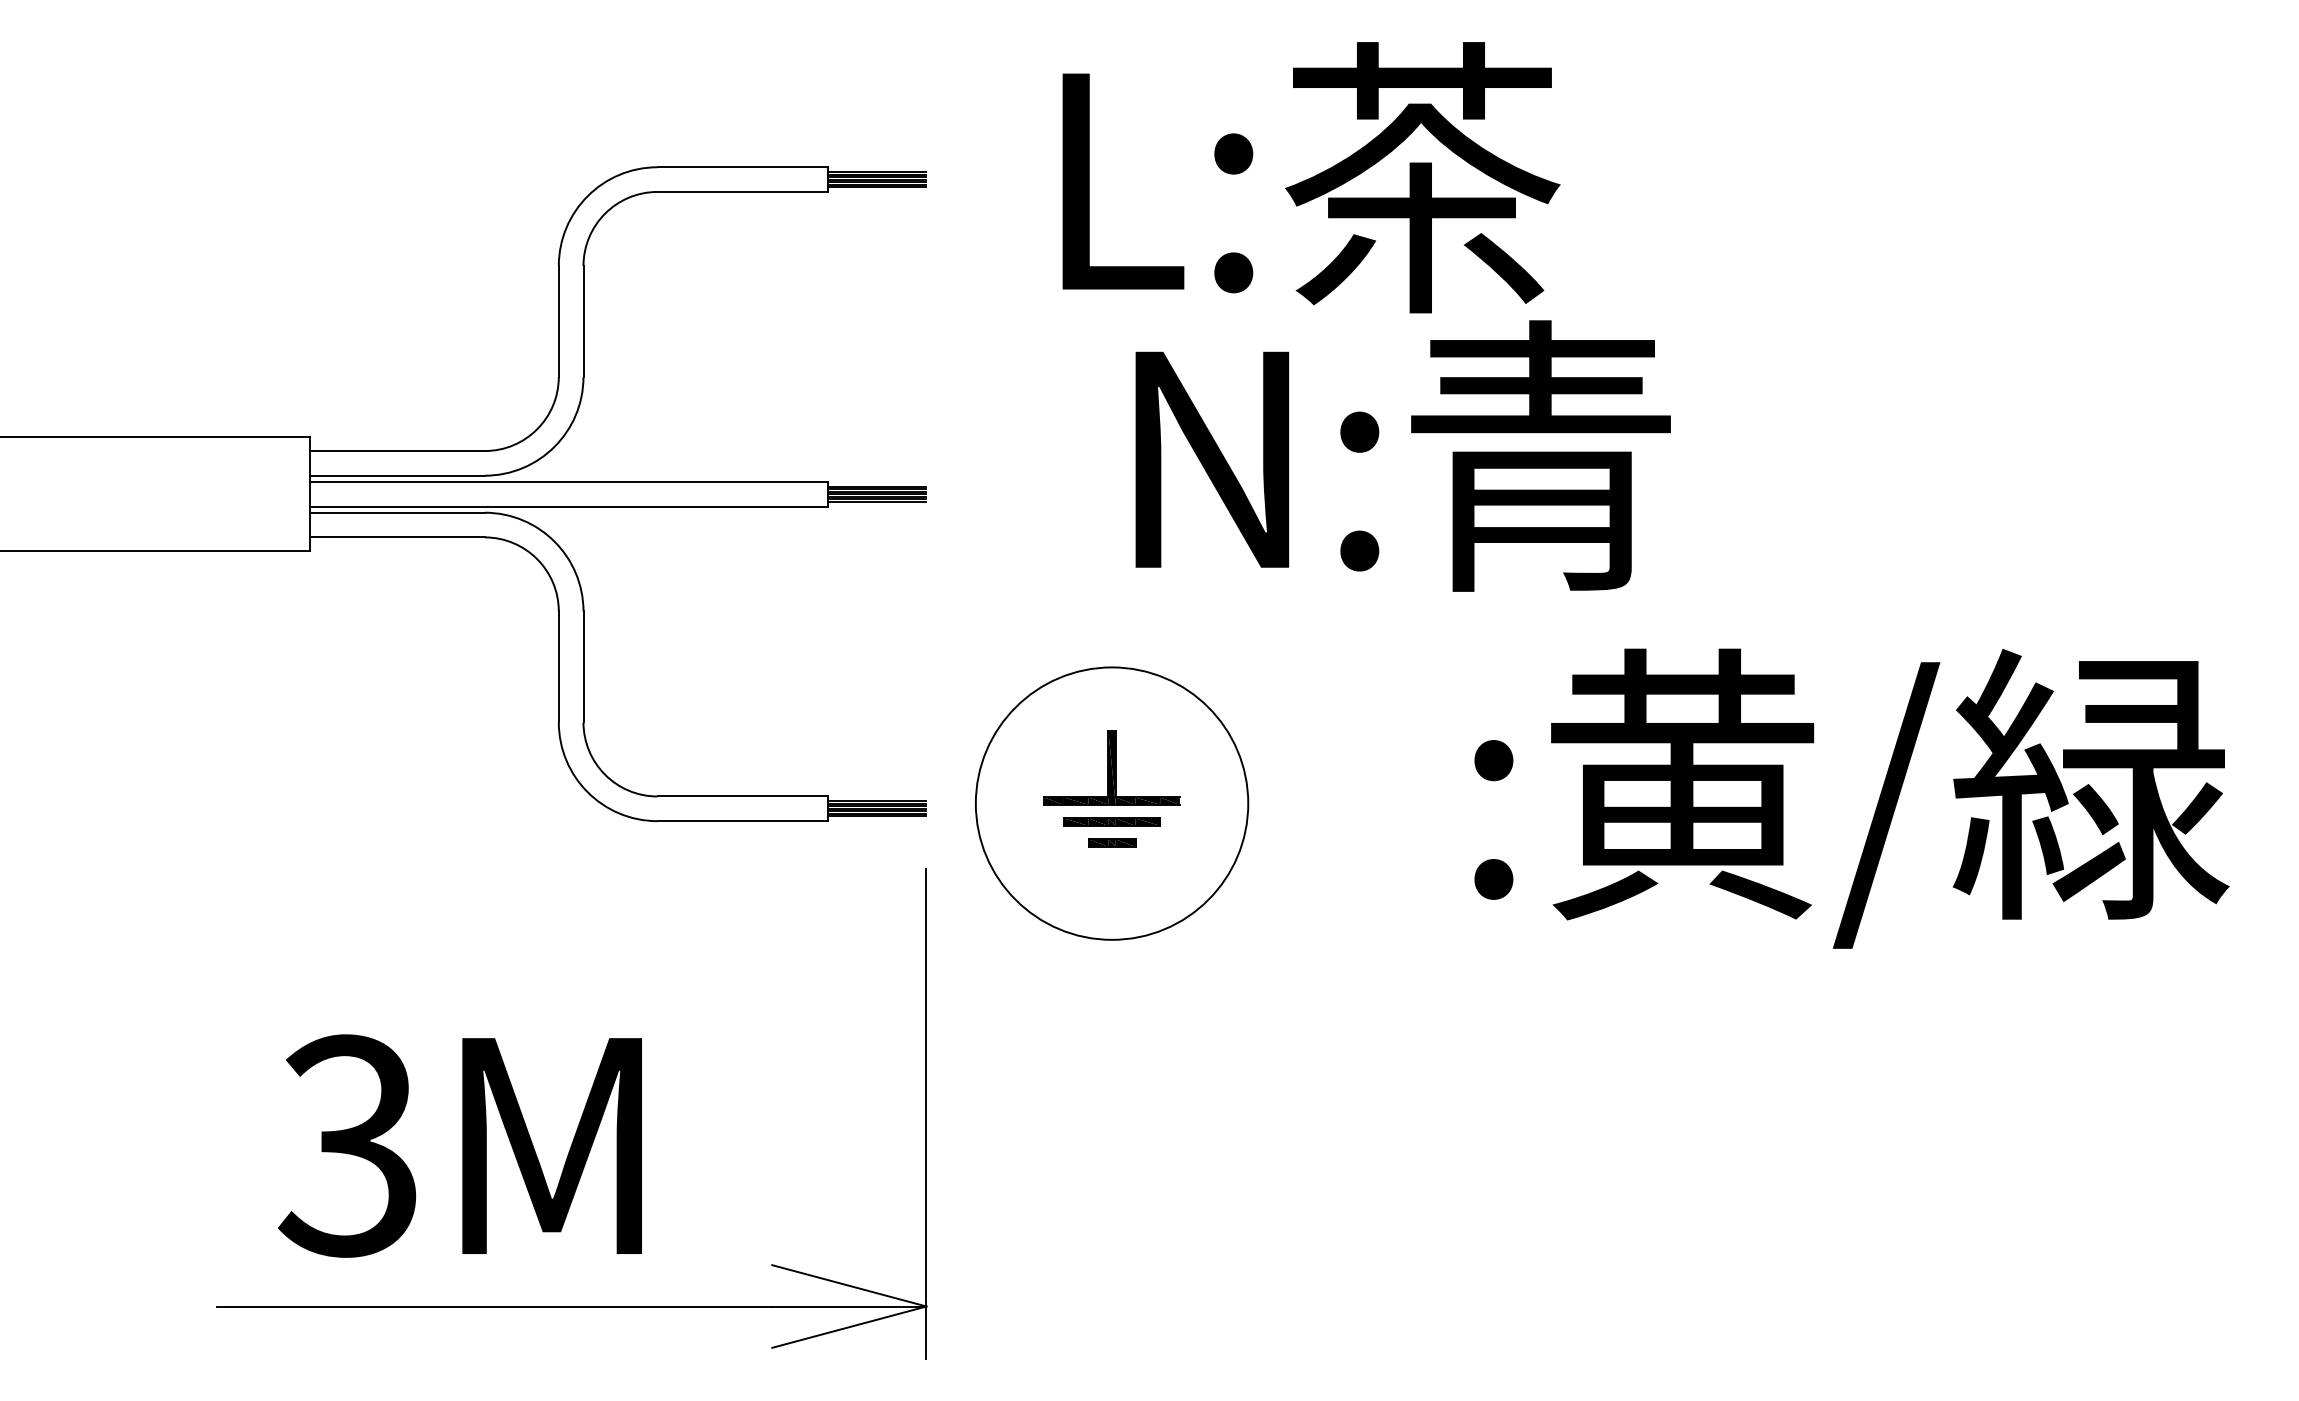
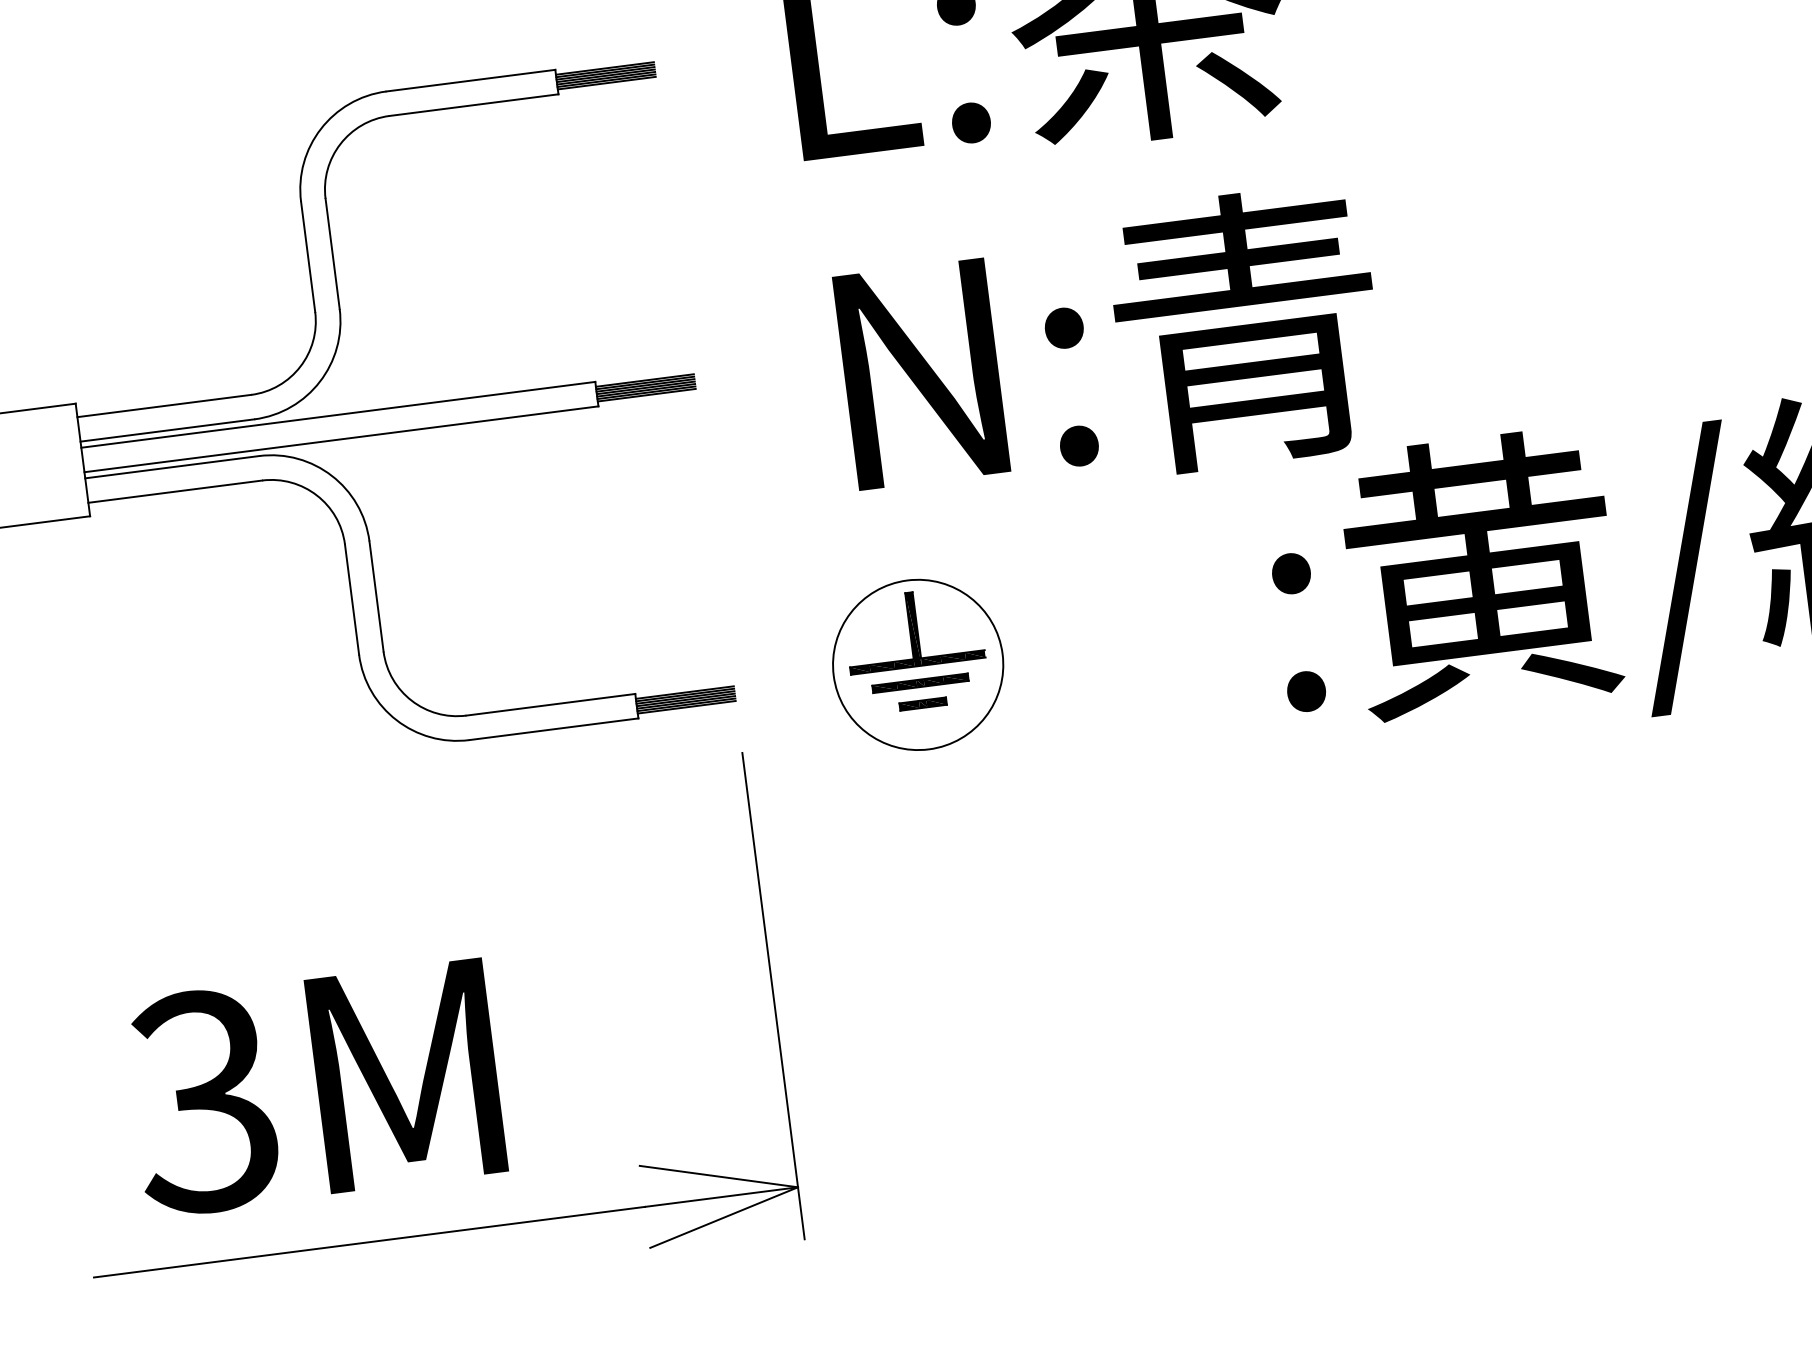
text: (1402, 455) -> (1109, 345), moved
circle: (1111, 803) -> (917, 664), size x0.62

